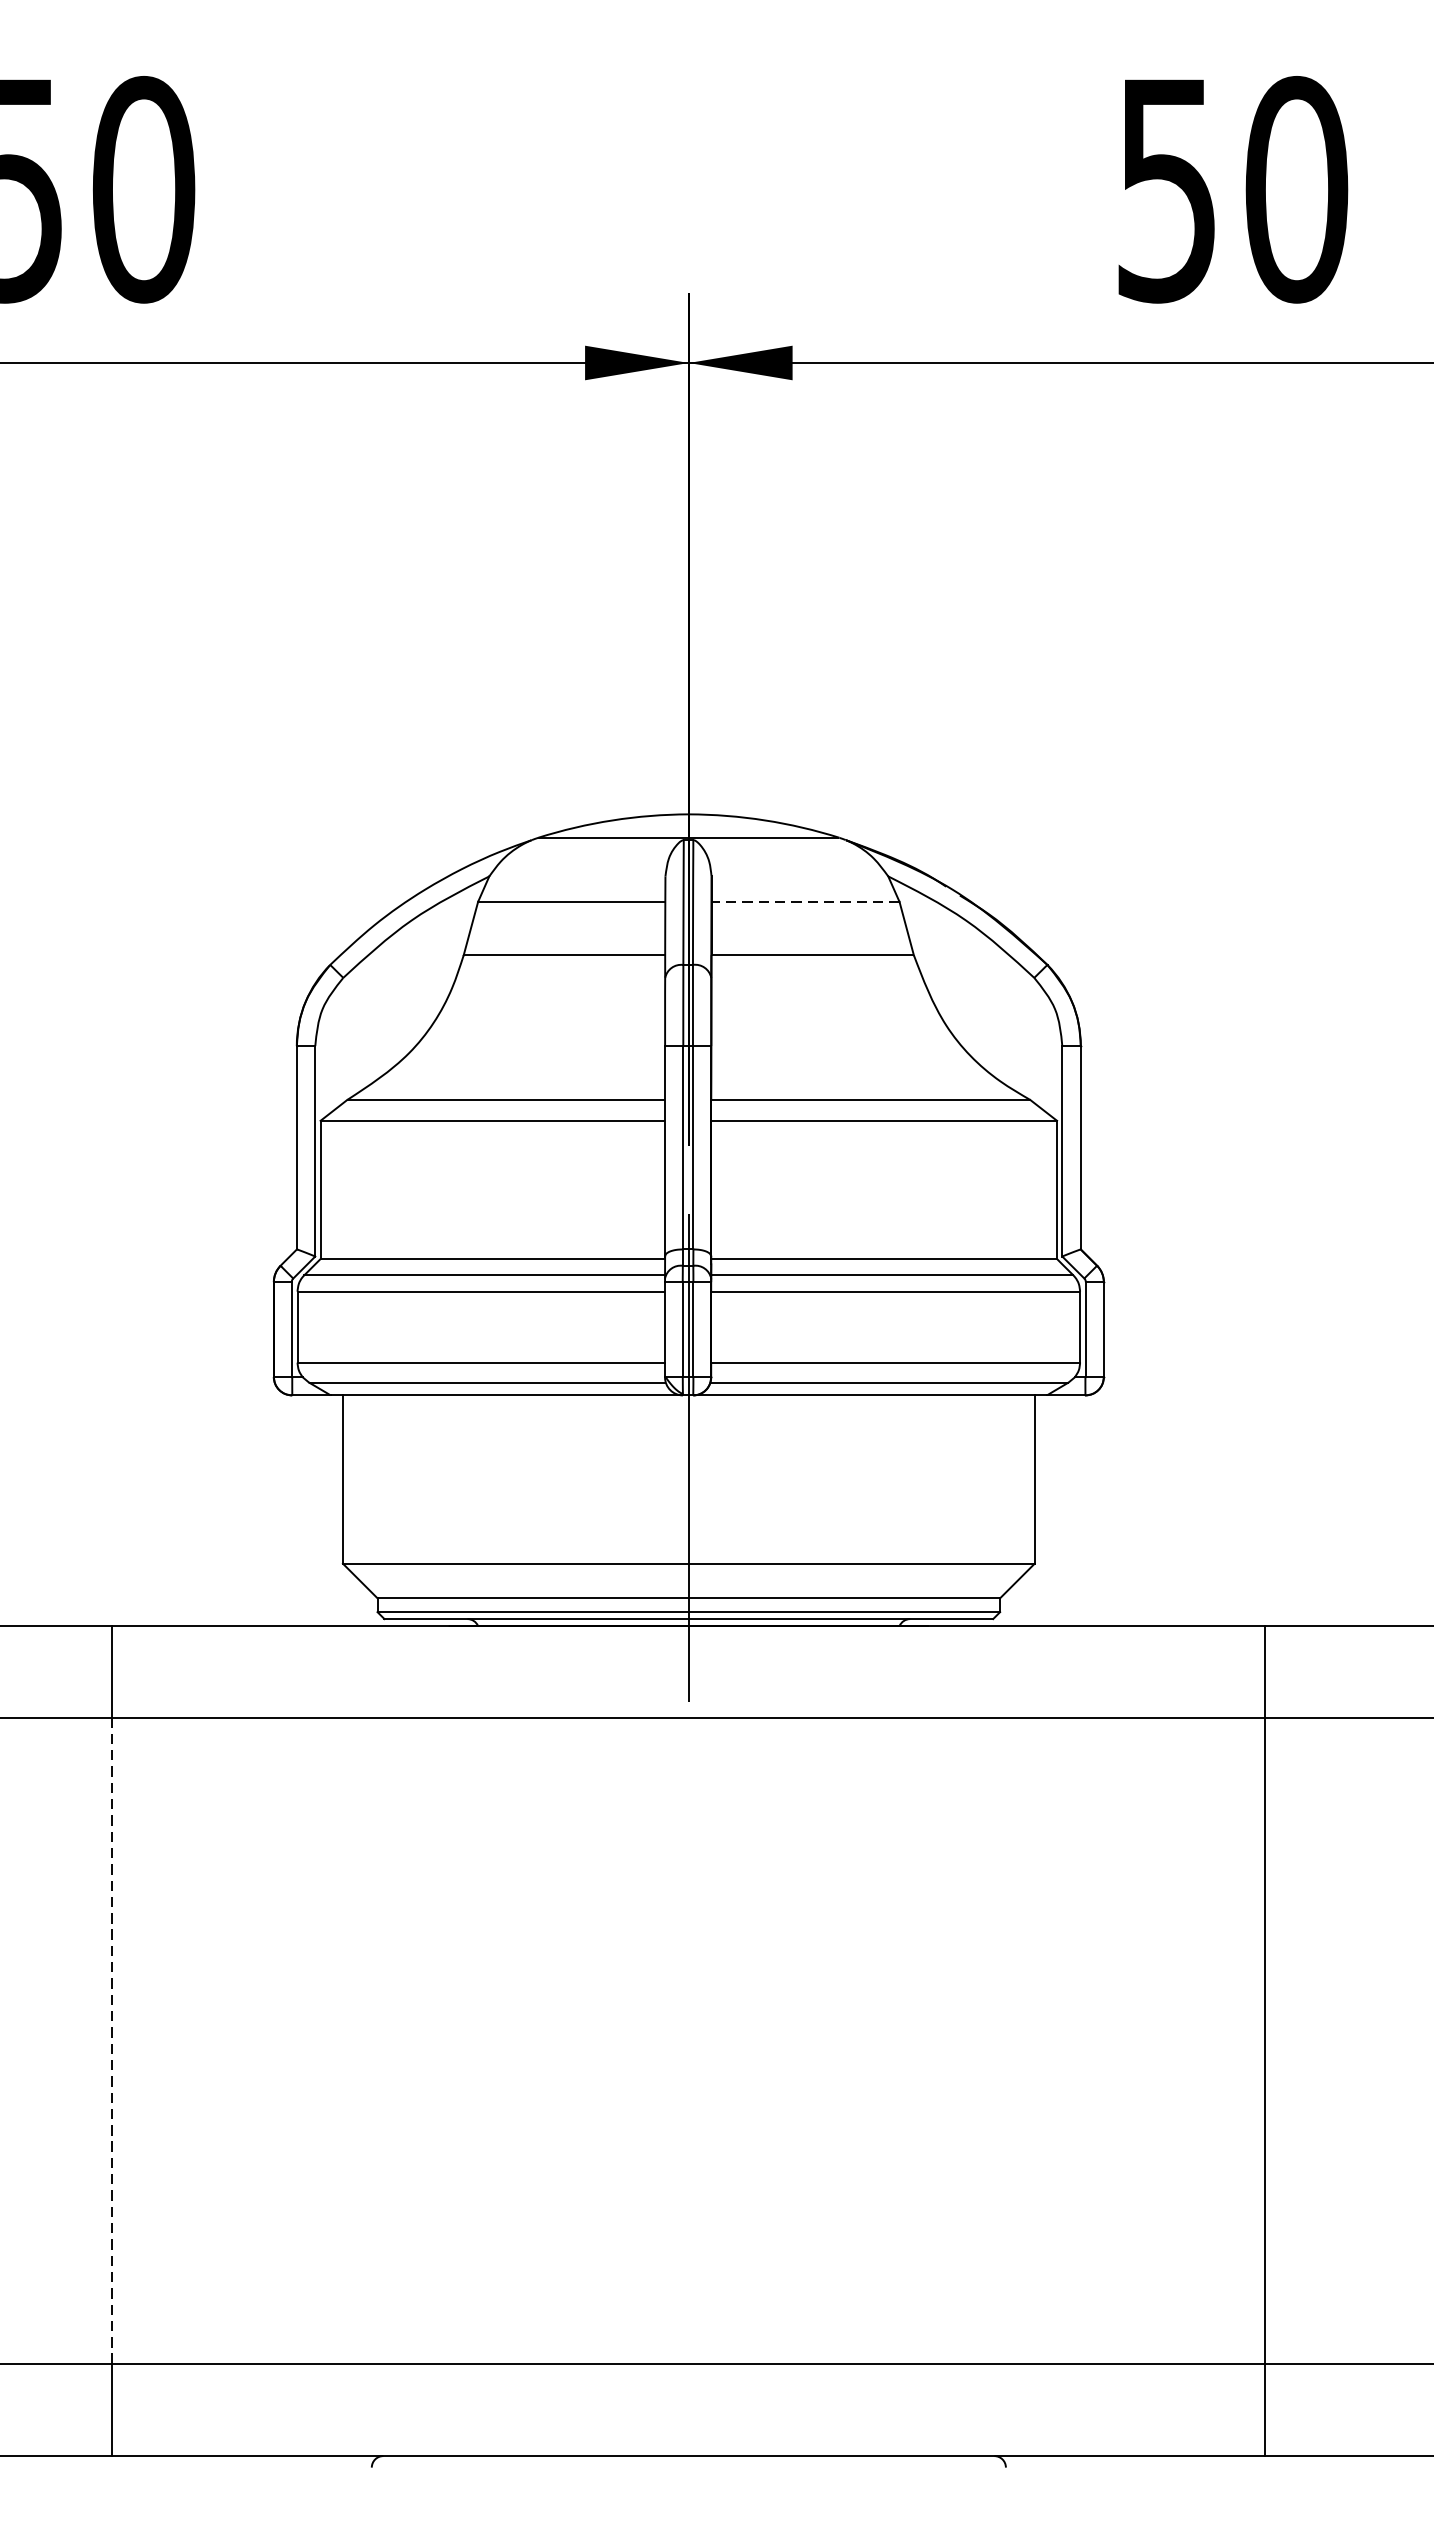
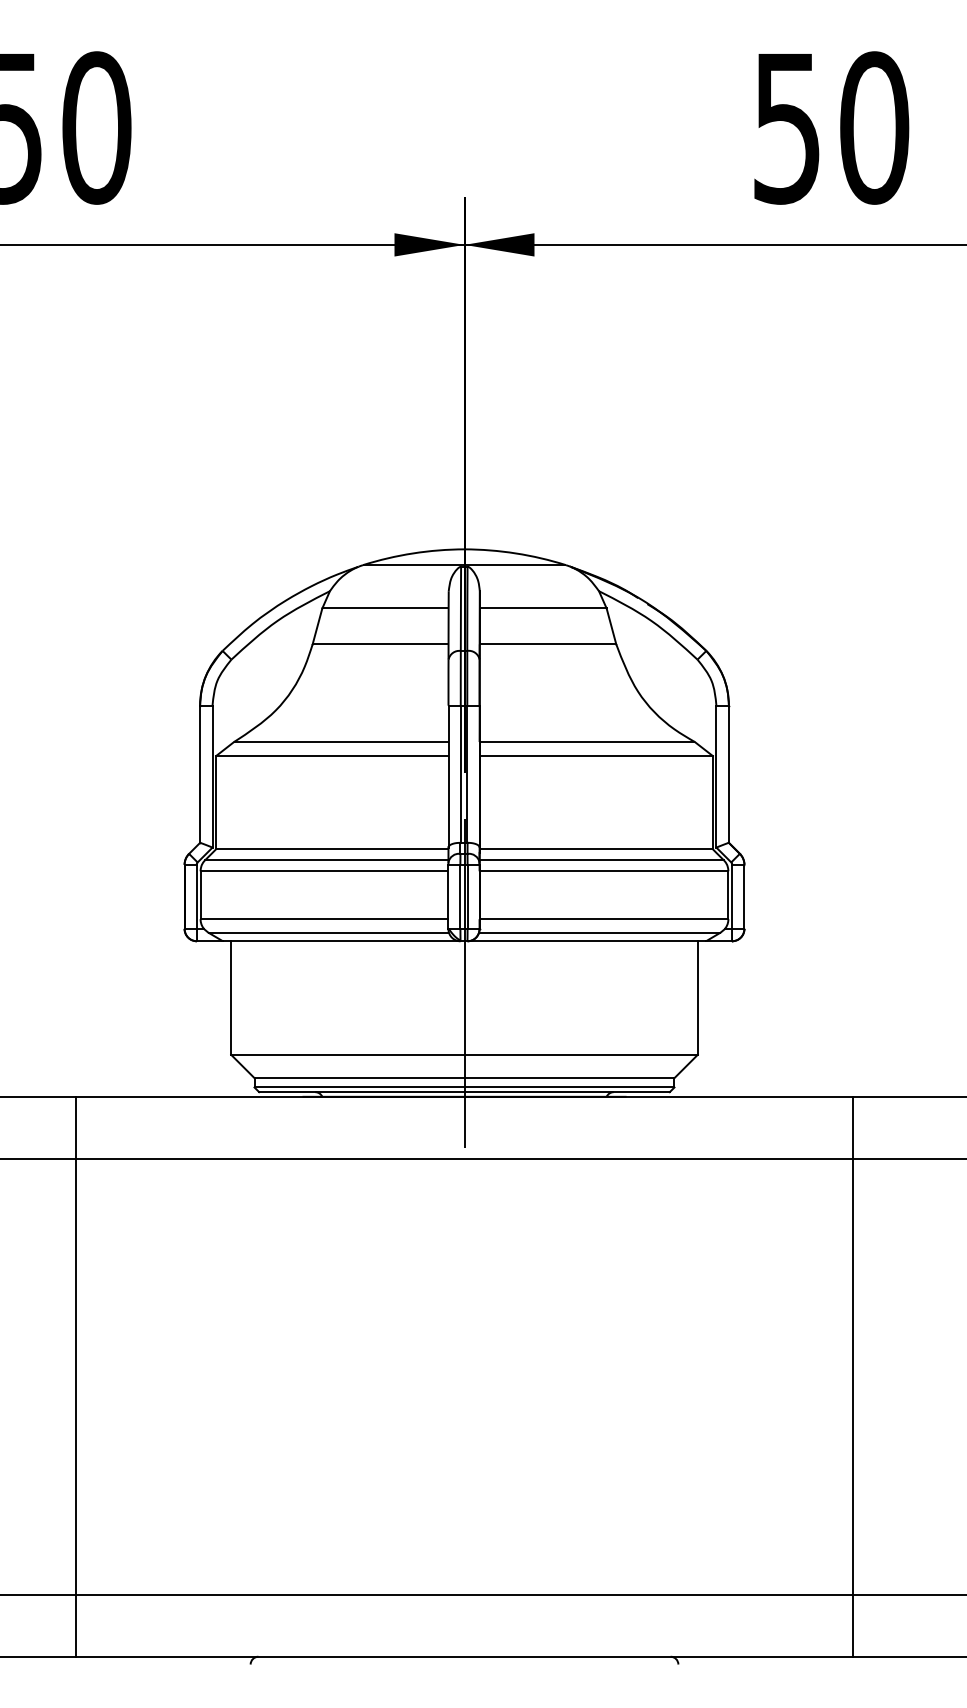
line: (804, 902) -> (542, 608), dashed -> solid
line: (112, 2040) -> (75, 1376), dashed -> solid

